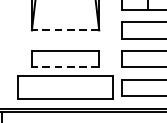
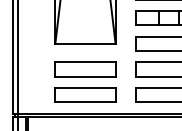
line: (64, 30) -> (84, 43), dashed -> solid
line: (64, 67) -> (84, 76), dashed -> solid
part: (65, 87) -> (85, 94), size x0.71

